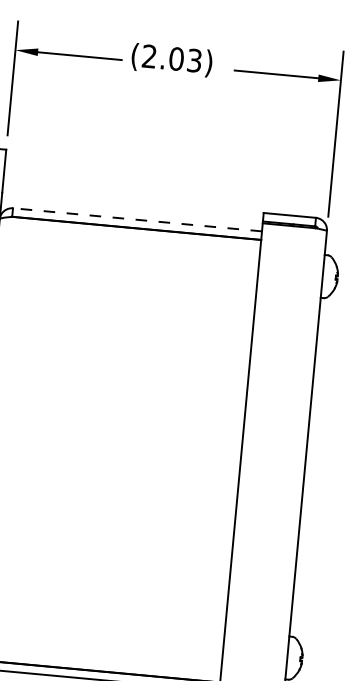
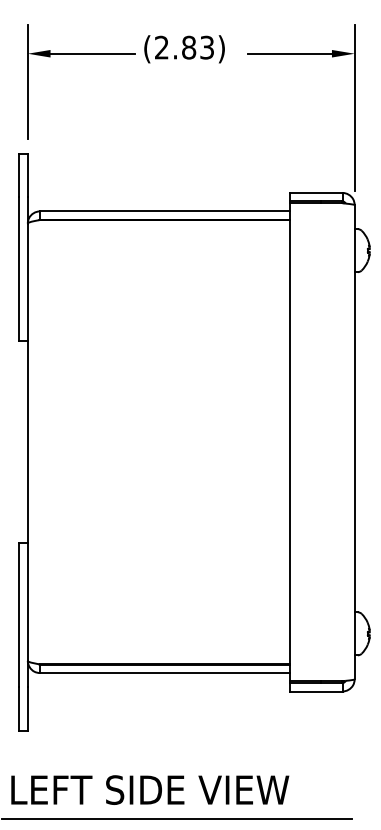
text: (177, 58) -> (189, 47), (2.03) -> (2.83)
line: (136, 219) -> (164, 211), dashed -> solid

